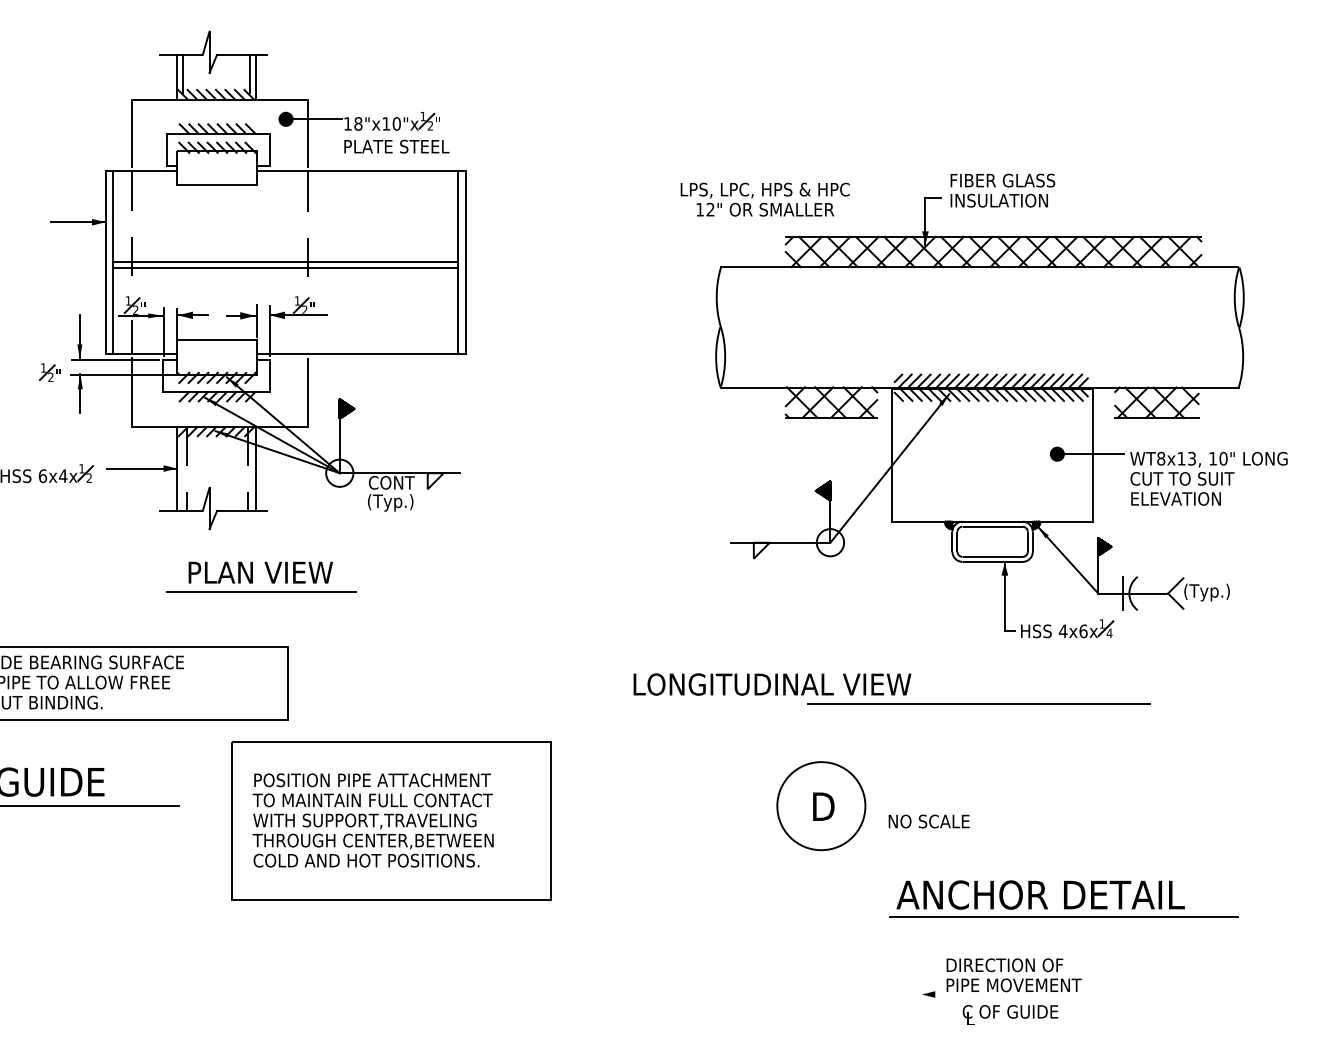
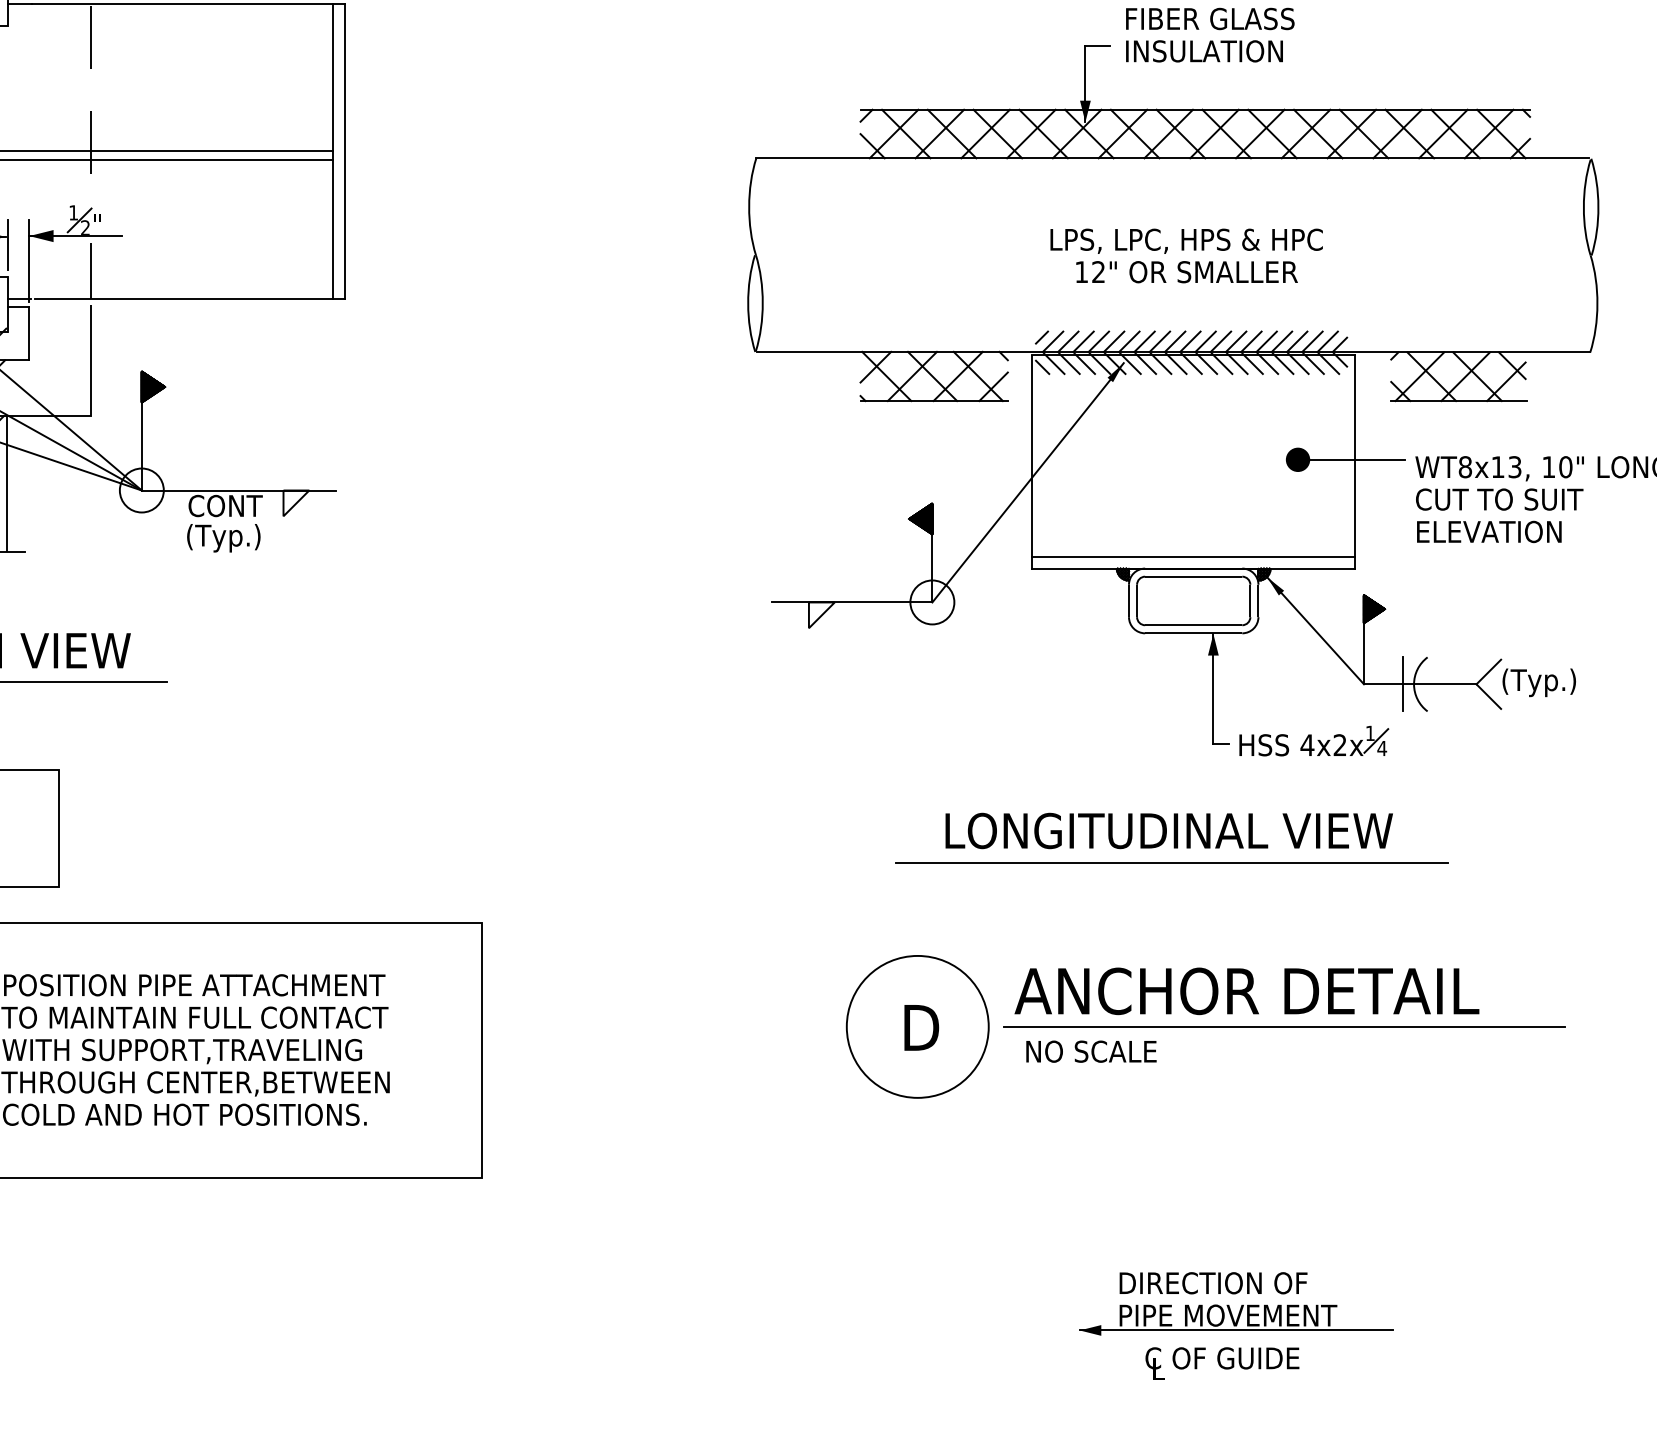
text: (764, 199) -> (1185, 255), moved
line: (308, 336) -> (91, 270), added
line: (992, 514) -> (1193, 556), added
text: (1083, 631) -> (1340, 745), 4x6x -> 4x2x
text: (772, 684) -> (1169, 830), moved
part: (1063, 898) -> (1283, 996), moved
line: (1018, 994) -> (1235, 1330), added

